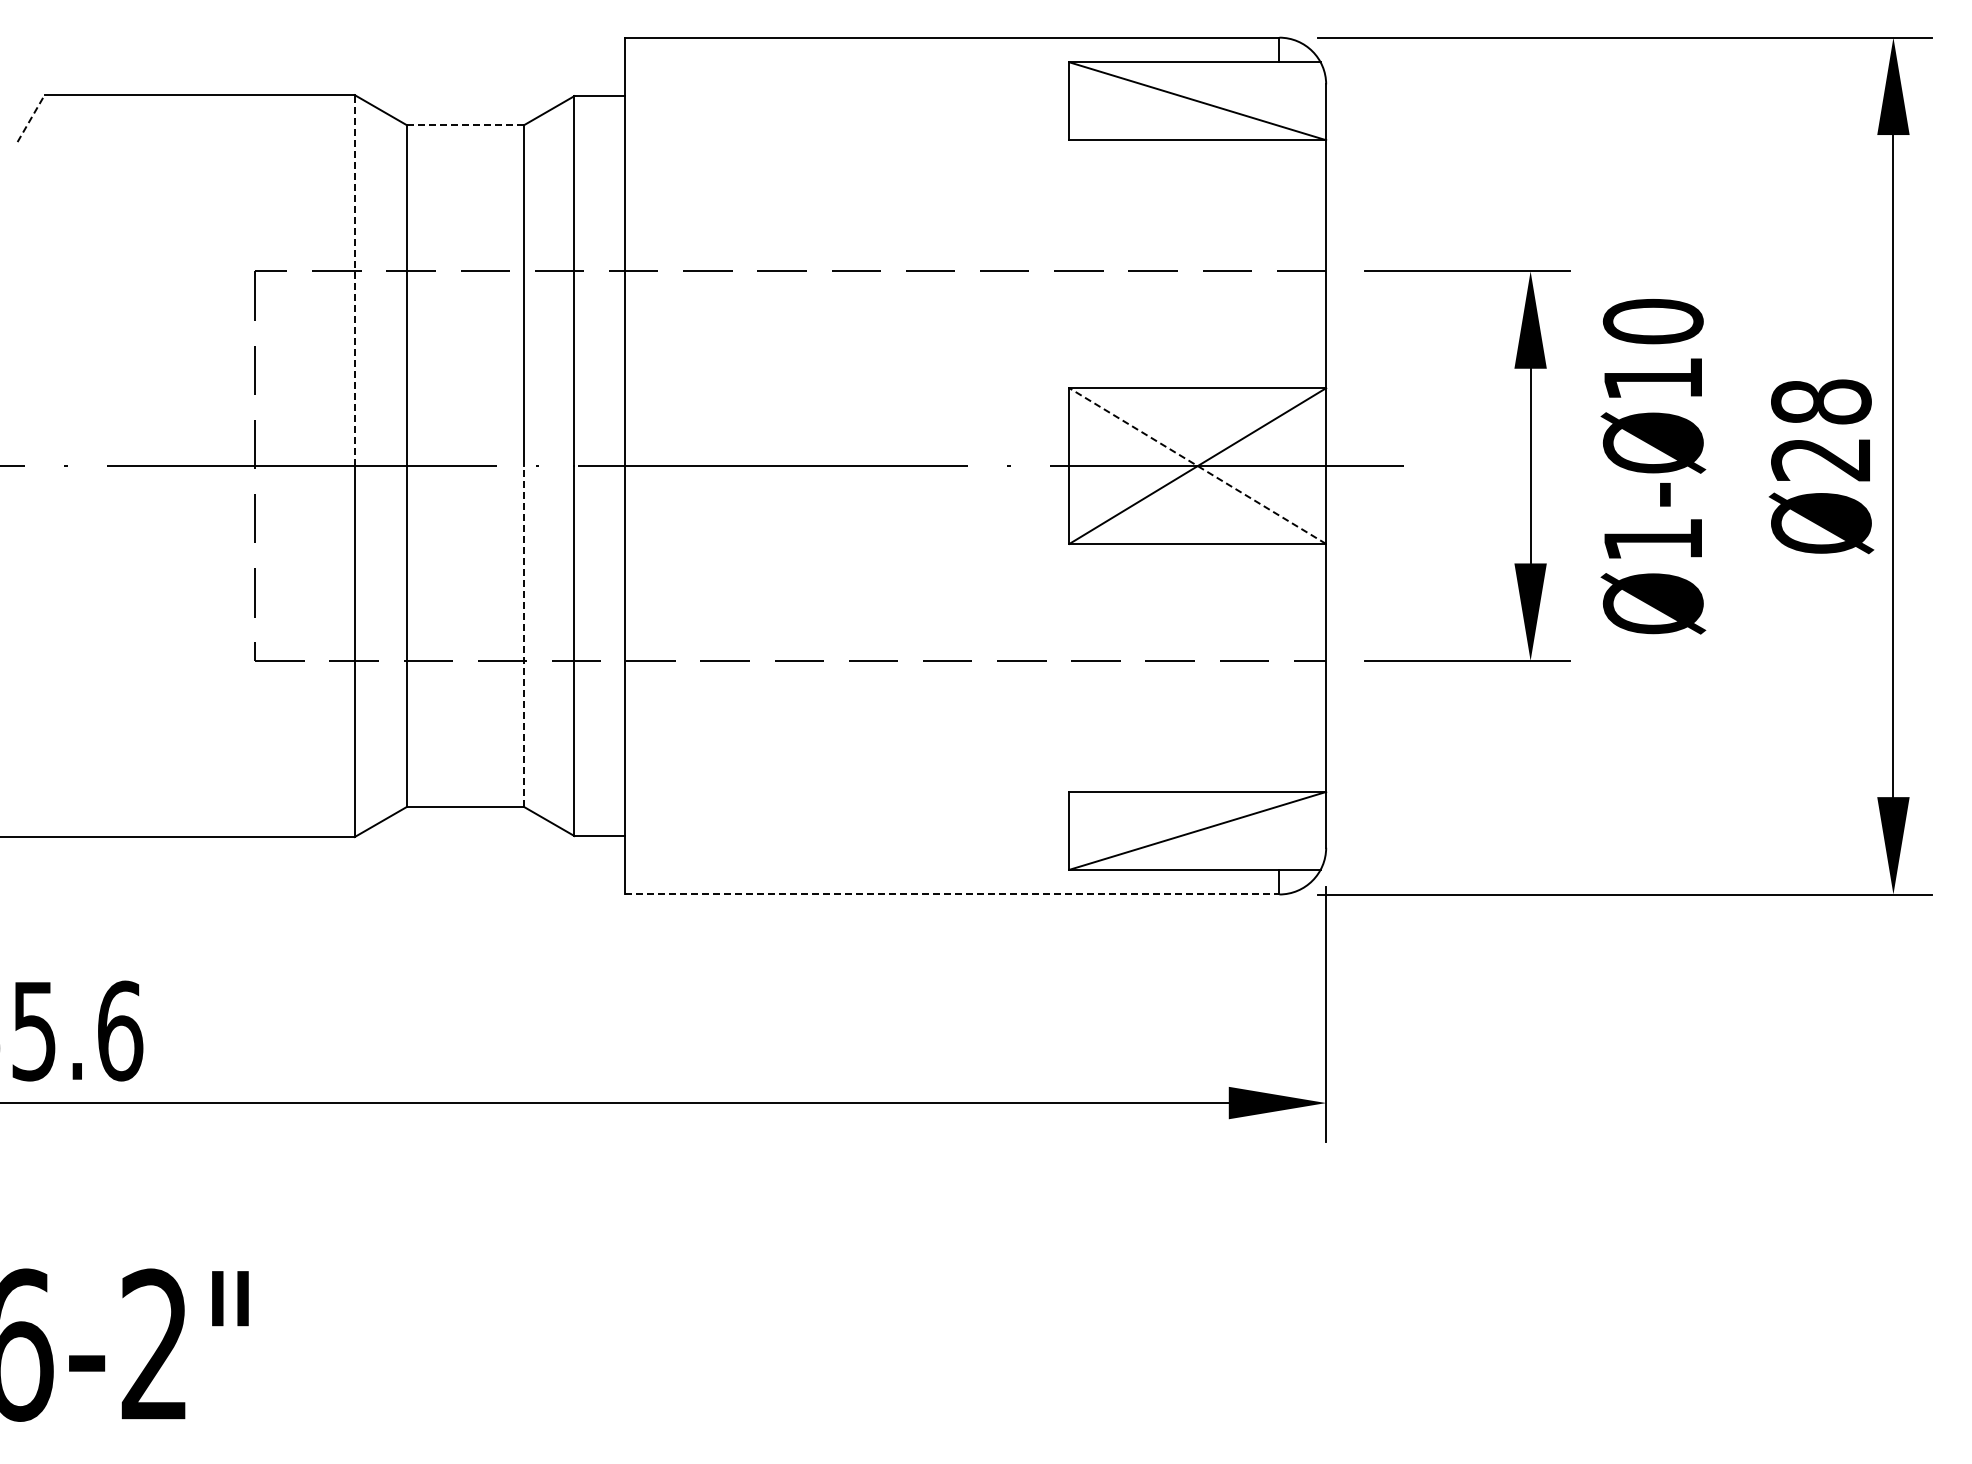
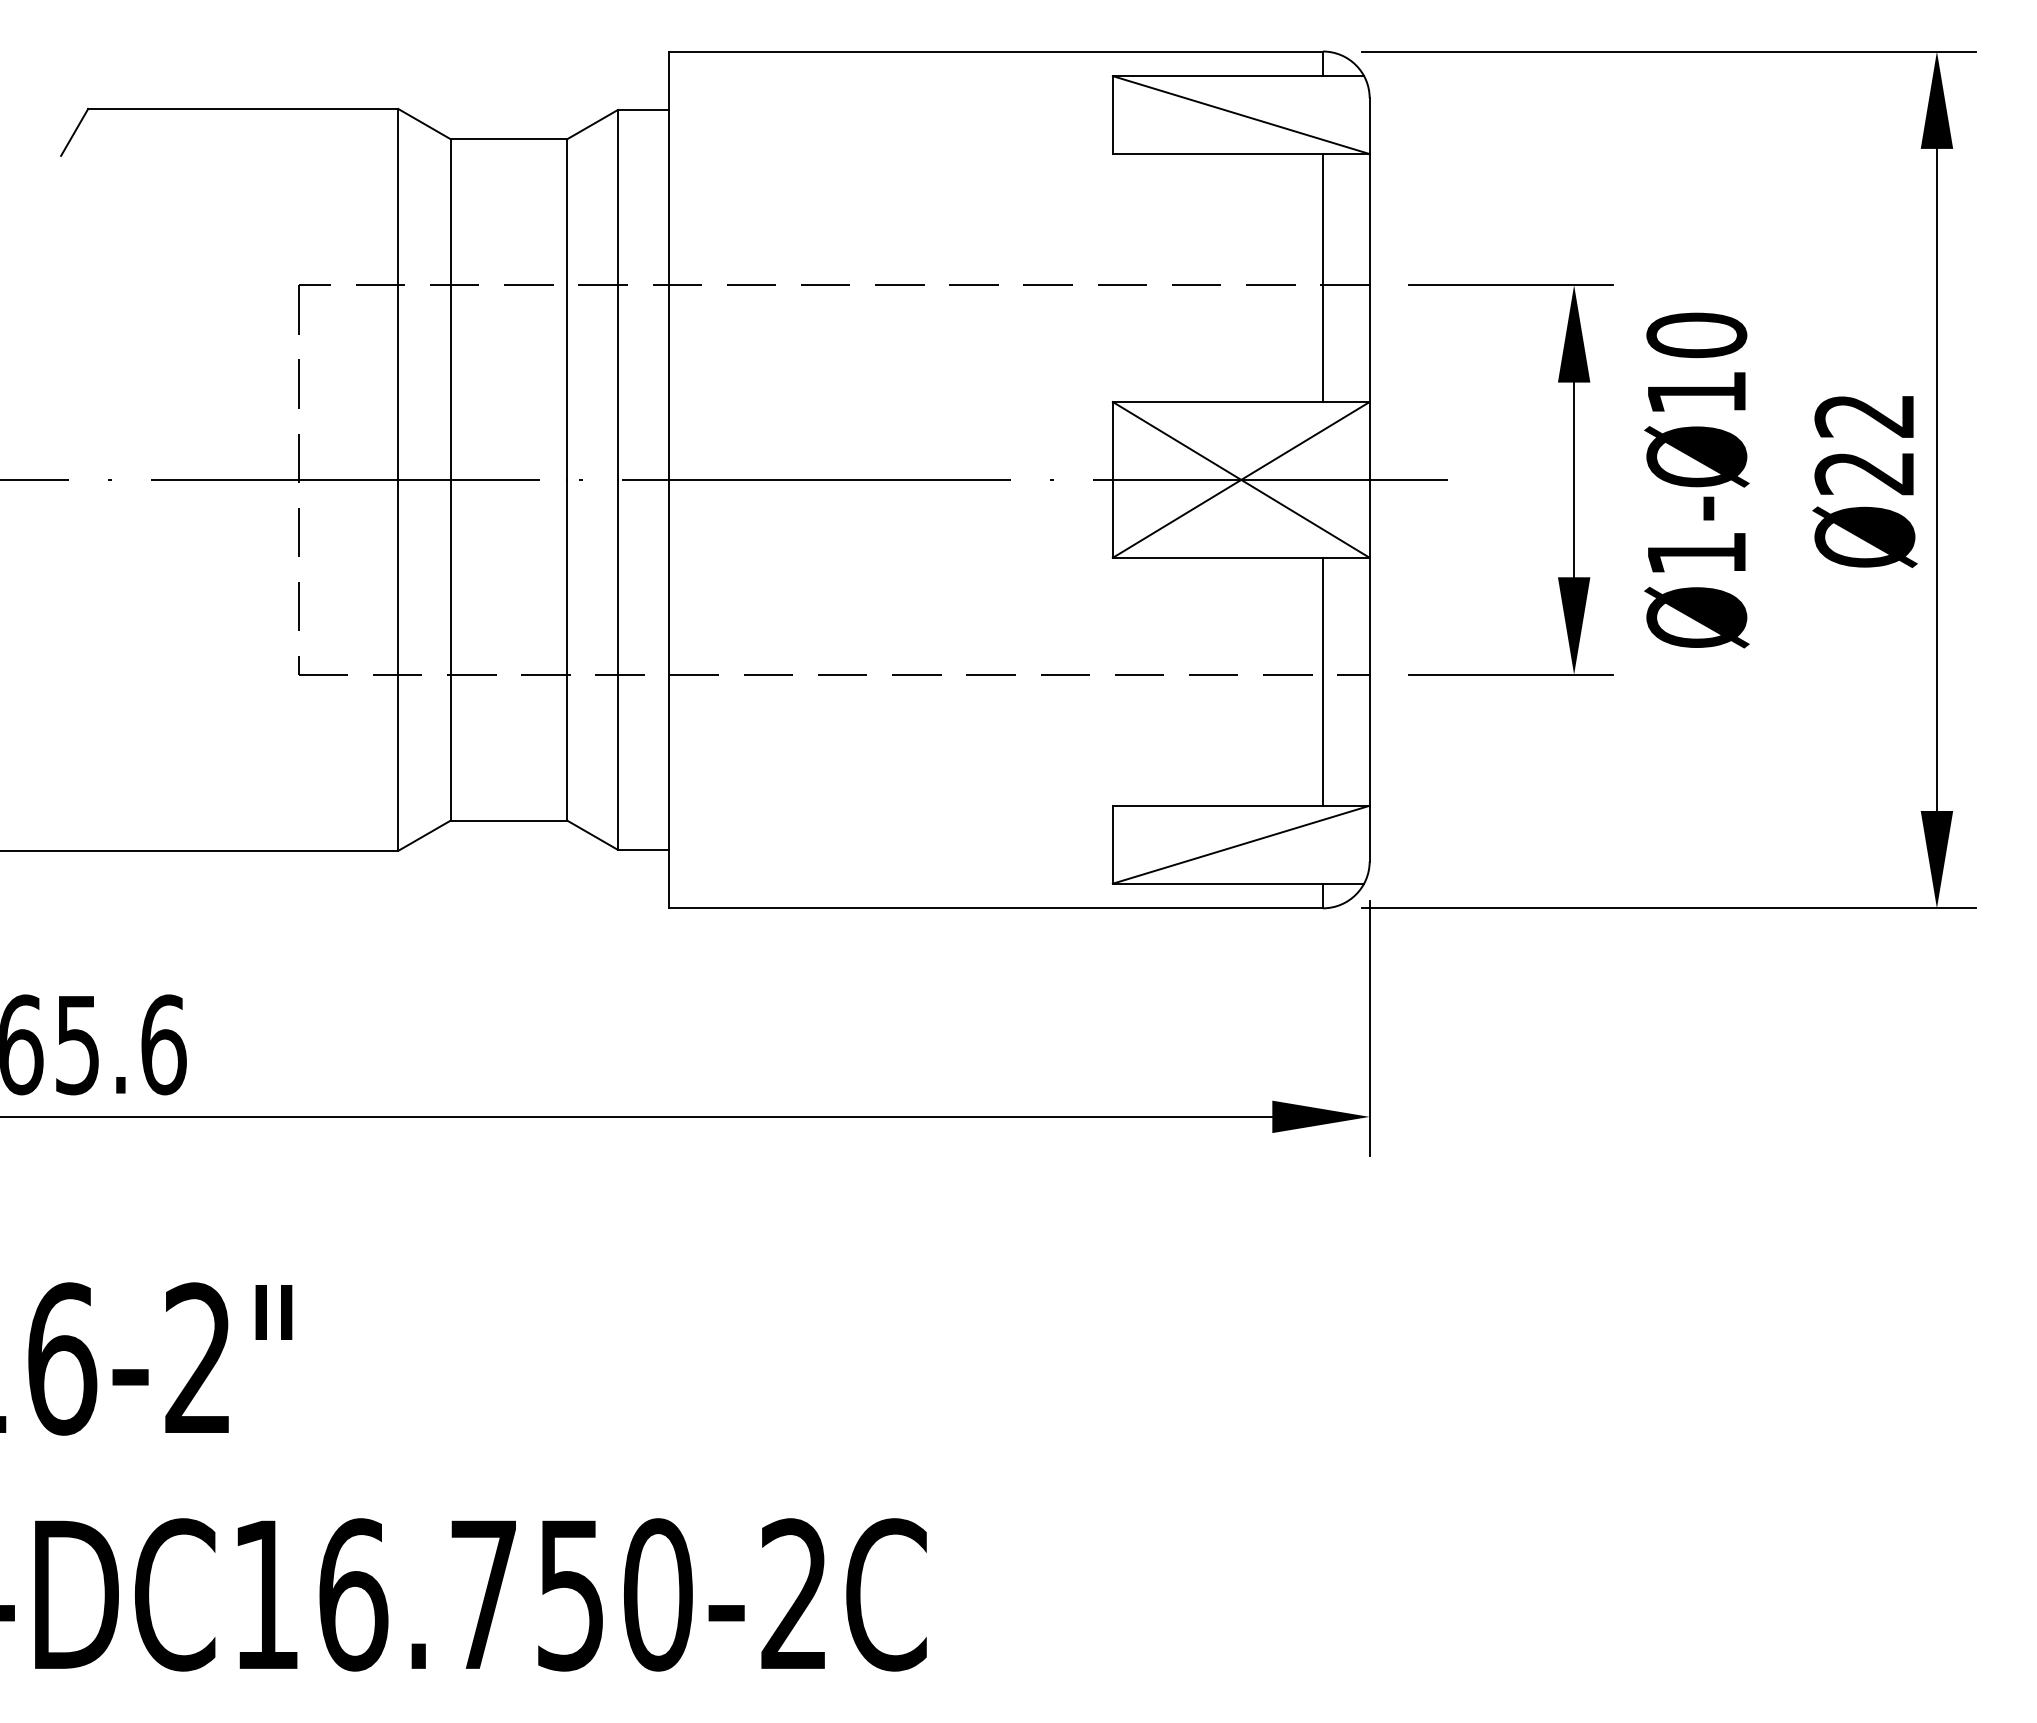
line: (30, 118) -> (74, 132), dashed -> solid
line: (464, 125) -> (508, 139), dashed -> solid
line: (1278, 264) -> (1322, 278), added
line: (354, 279) -> (398, 293), dashed -> solid
text: (1820, 401) -> (1864, 415), Ø28 -> Ø22
line: (1196, 465) -> (1240, 479), dashed -> solid
line: (523, 635) -> (567, 649), dashed -> solid
line: (1278, 667) -> (1322, 681), added
line: (952, 894) -> (996, 908), dashed -> solid

